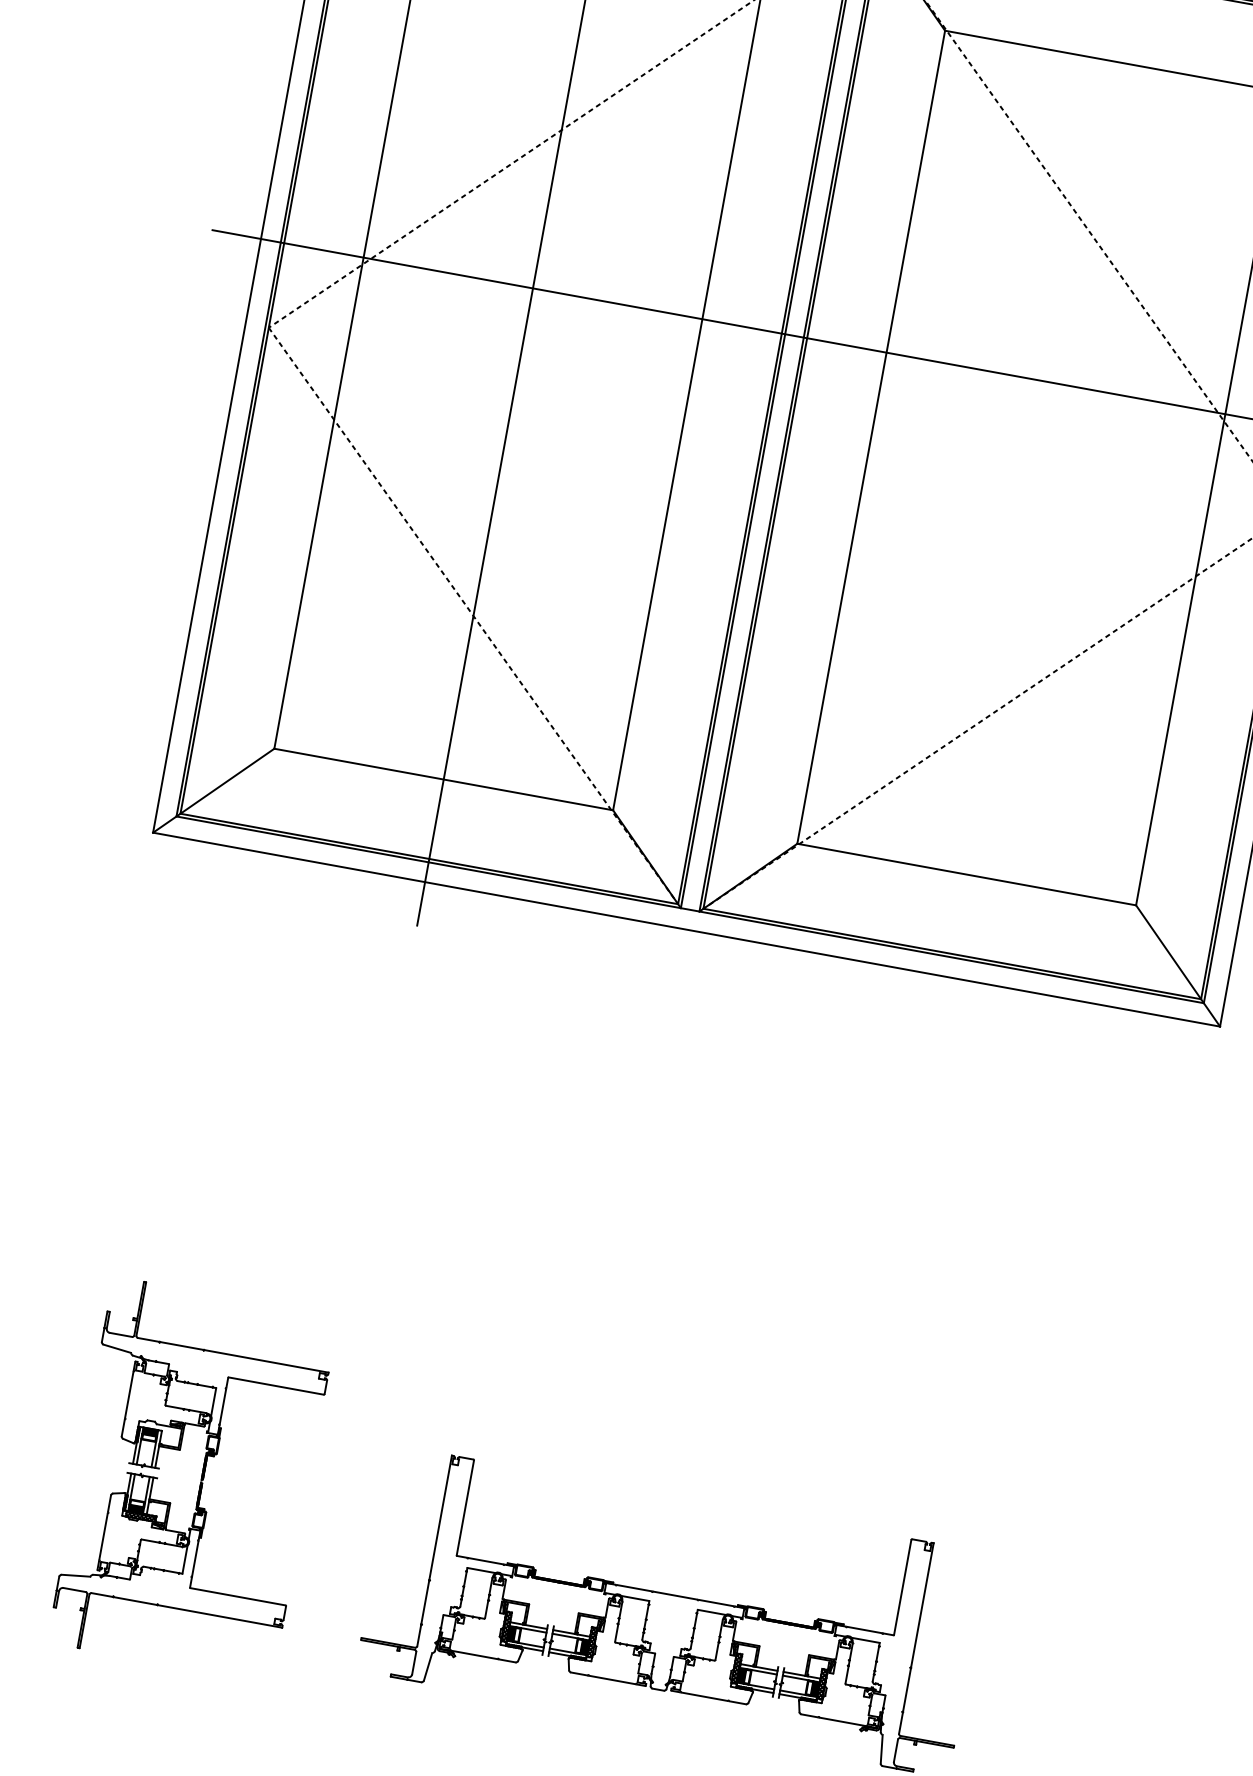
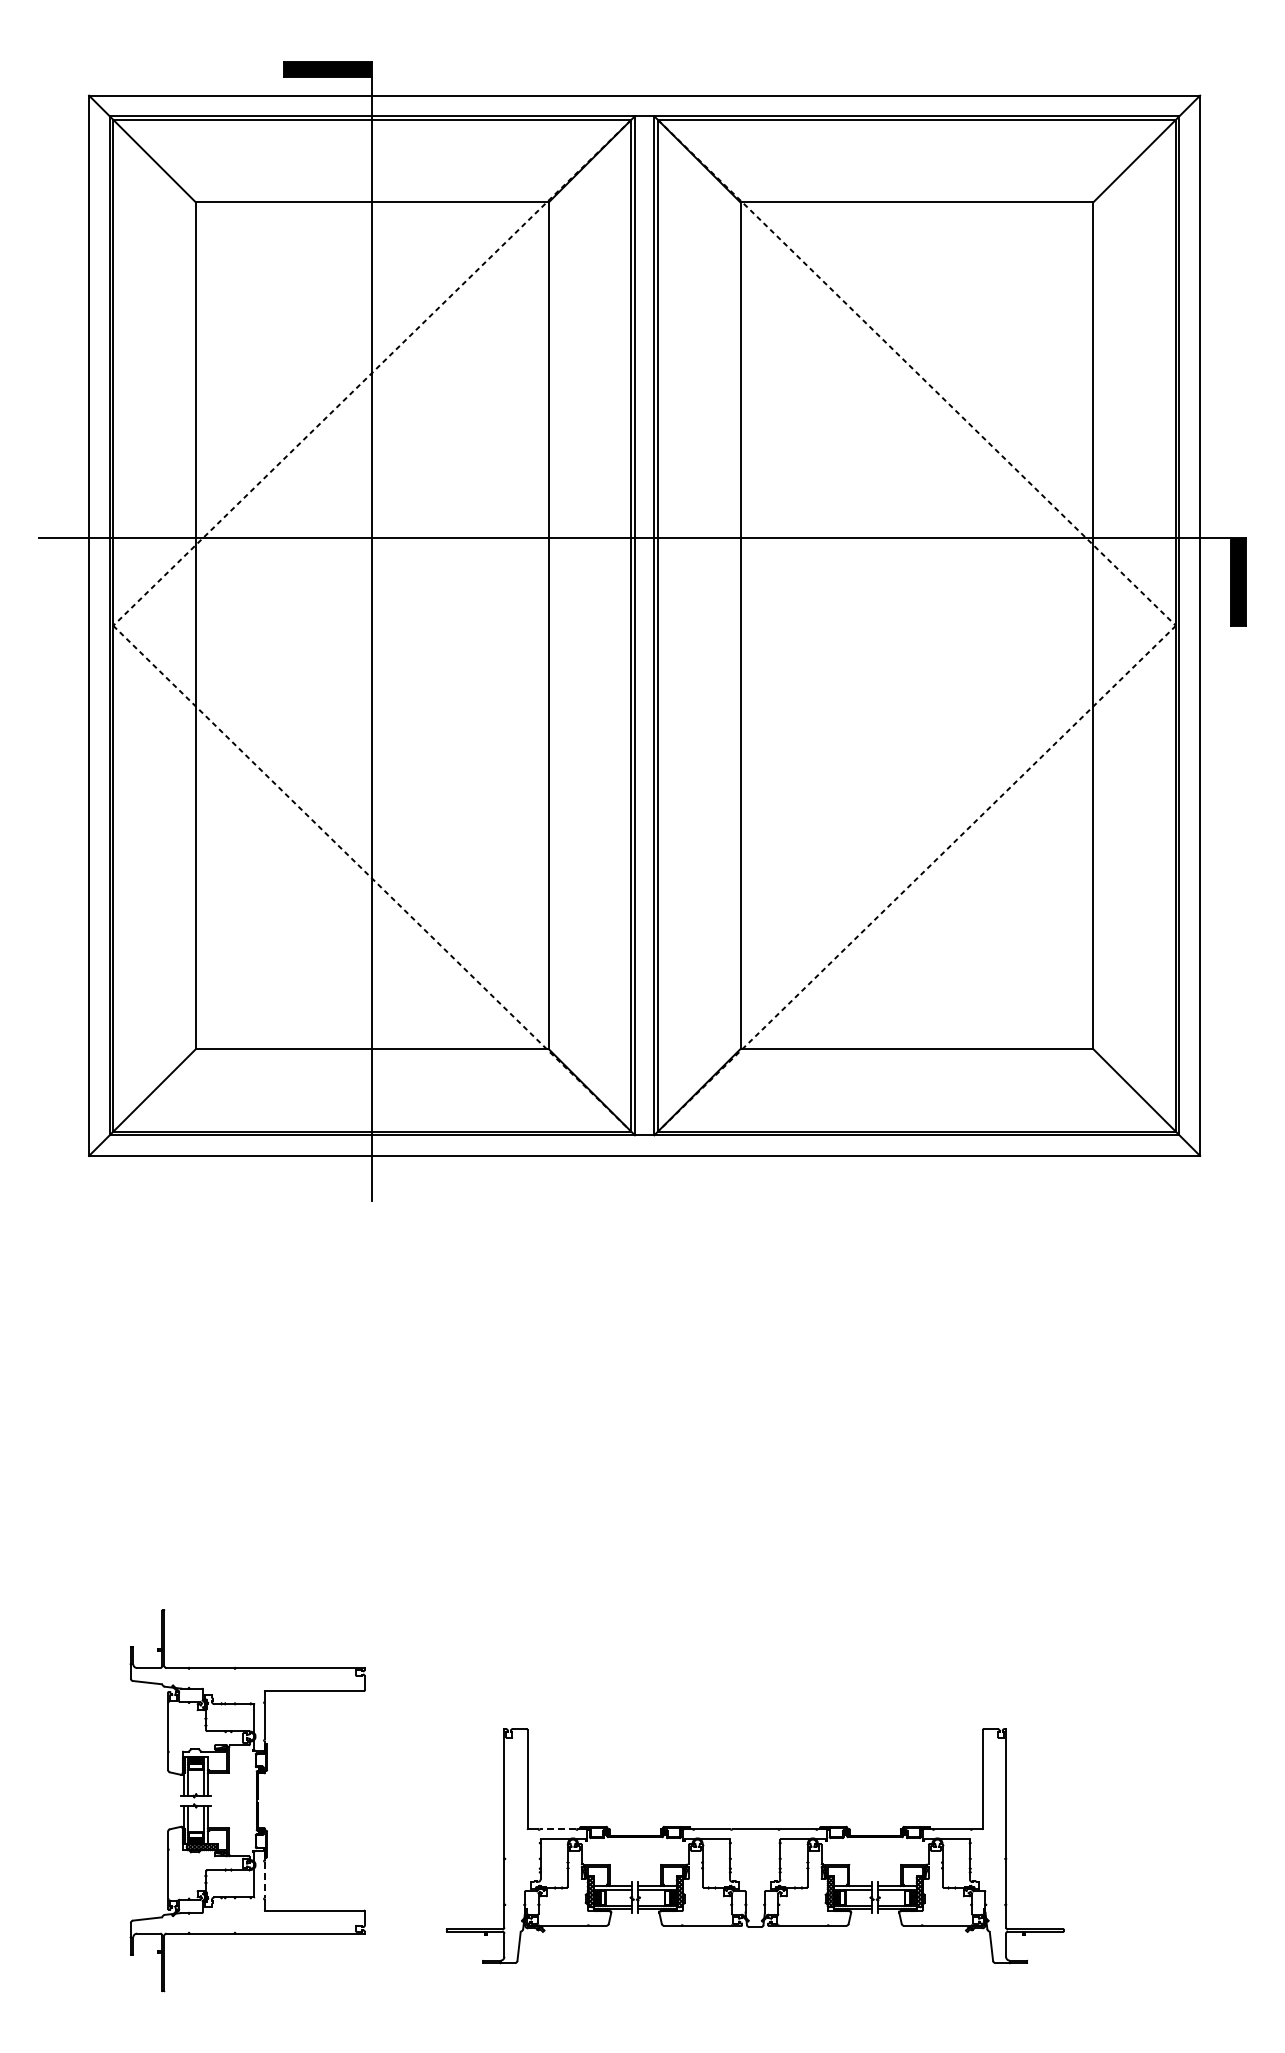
line: (195, 1559) -> (264, 1880), solid -> dashed
line: (486, 1561) -> (558, 1829), solid -> dashed

